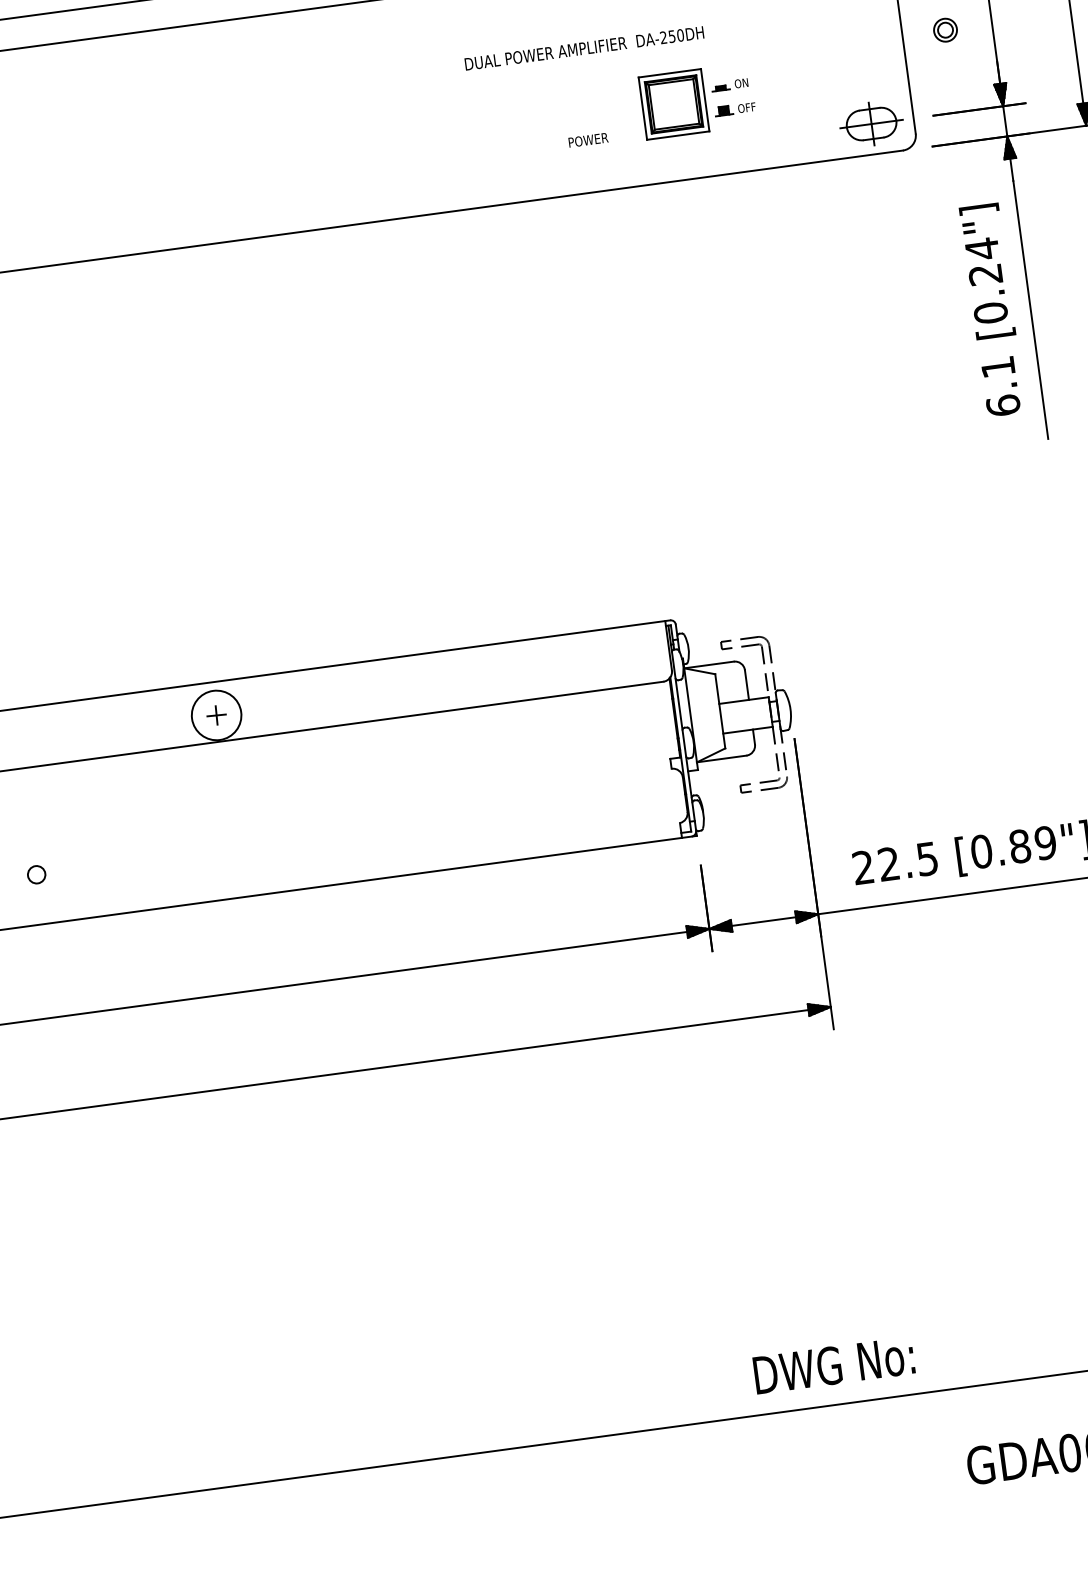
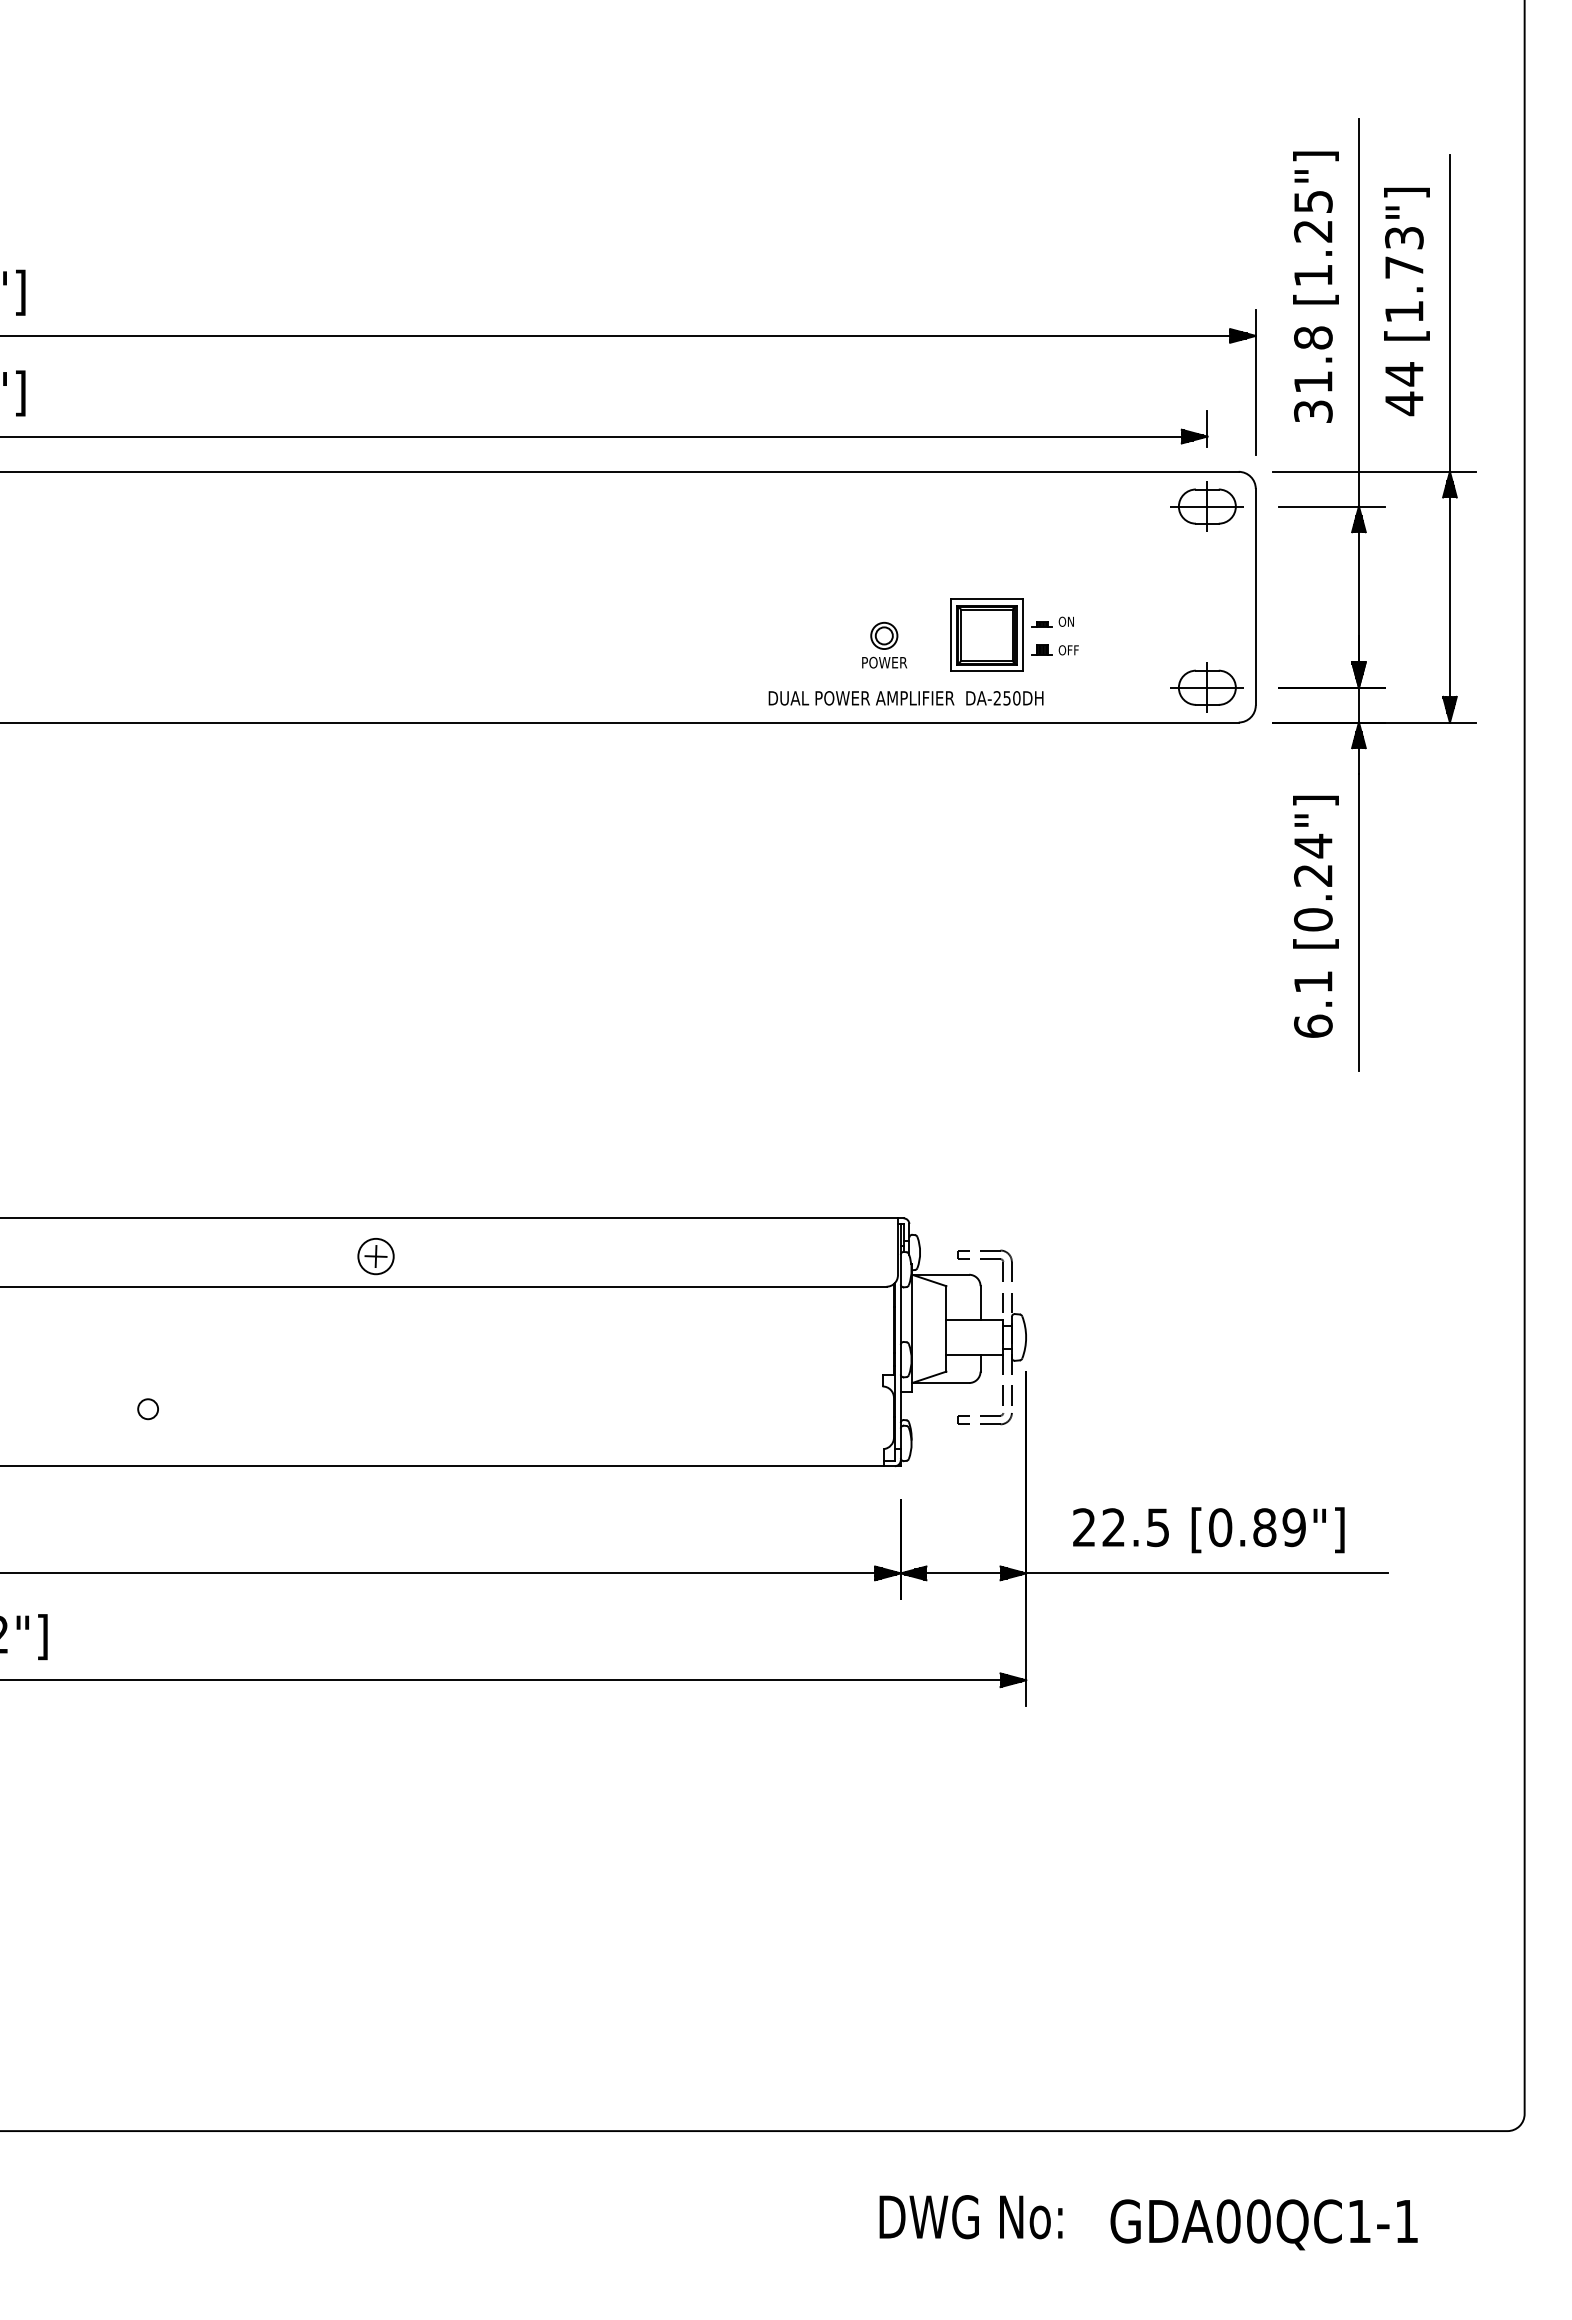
part: (945, 29) -> (884, 635), moved
text: (583, 48) -> (905, 698), moved
circle: (216, 715) -> (375, 1256), size x0.62
text: (833, 1365) -> (970, 2217), moved

